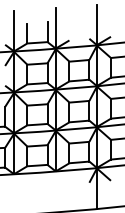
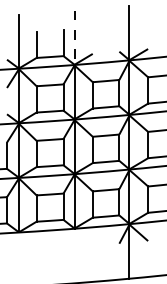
line: (55, 28) -> (74, 37), solid -> dashed

